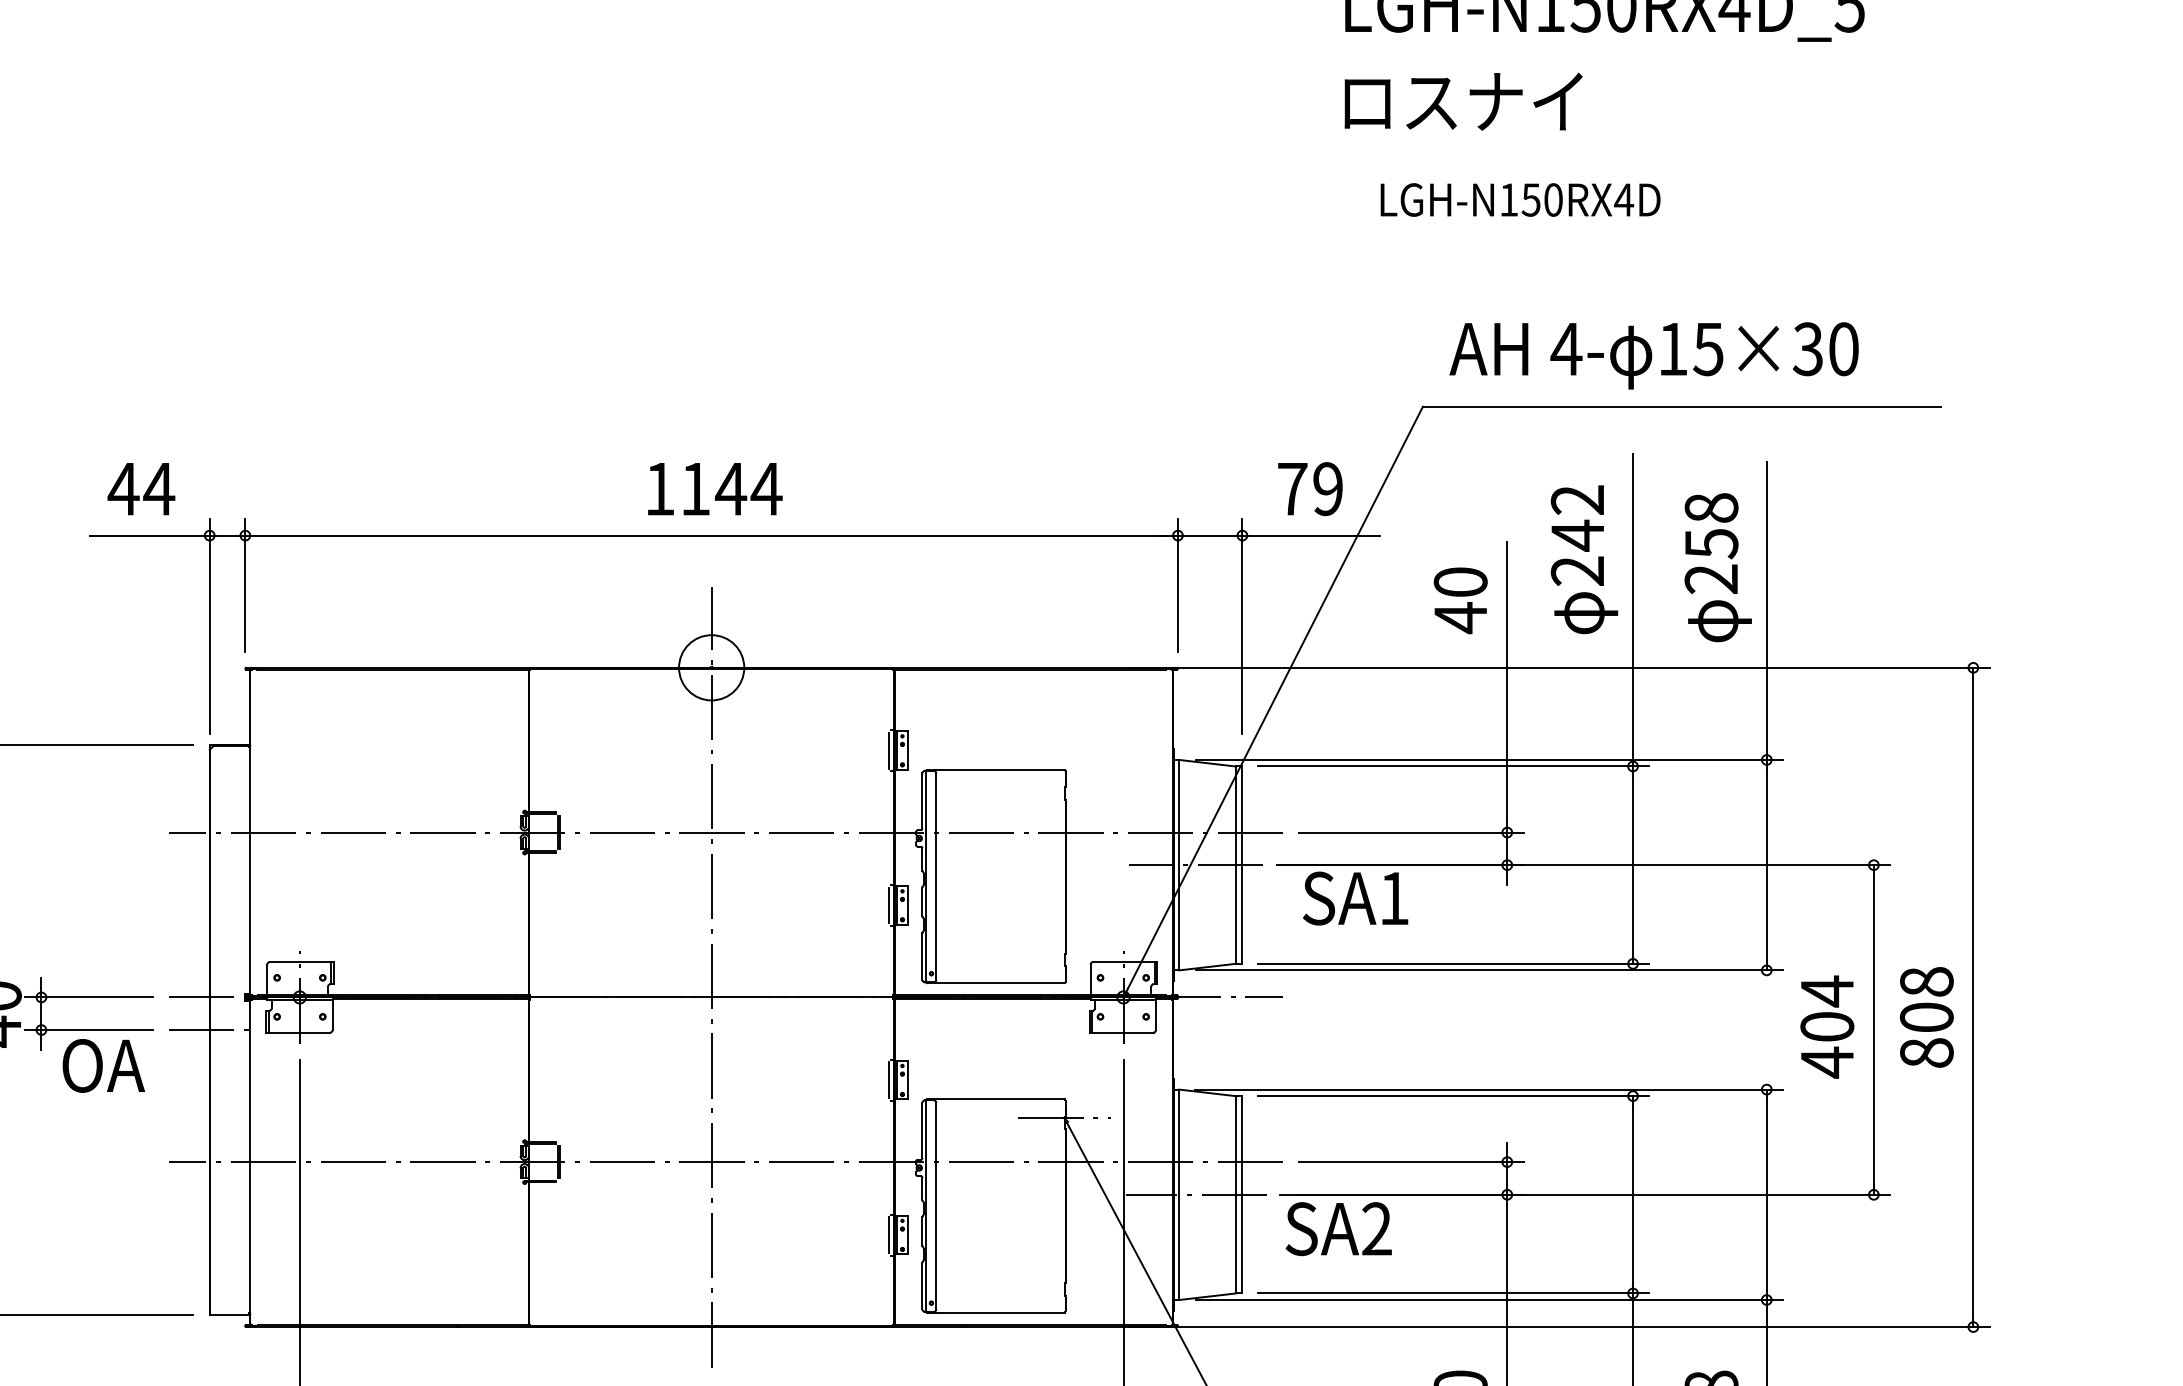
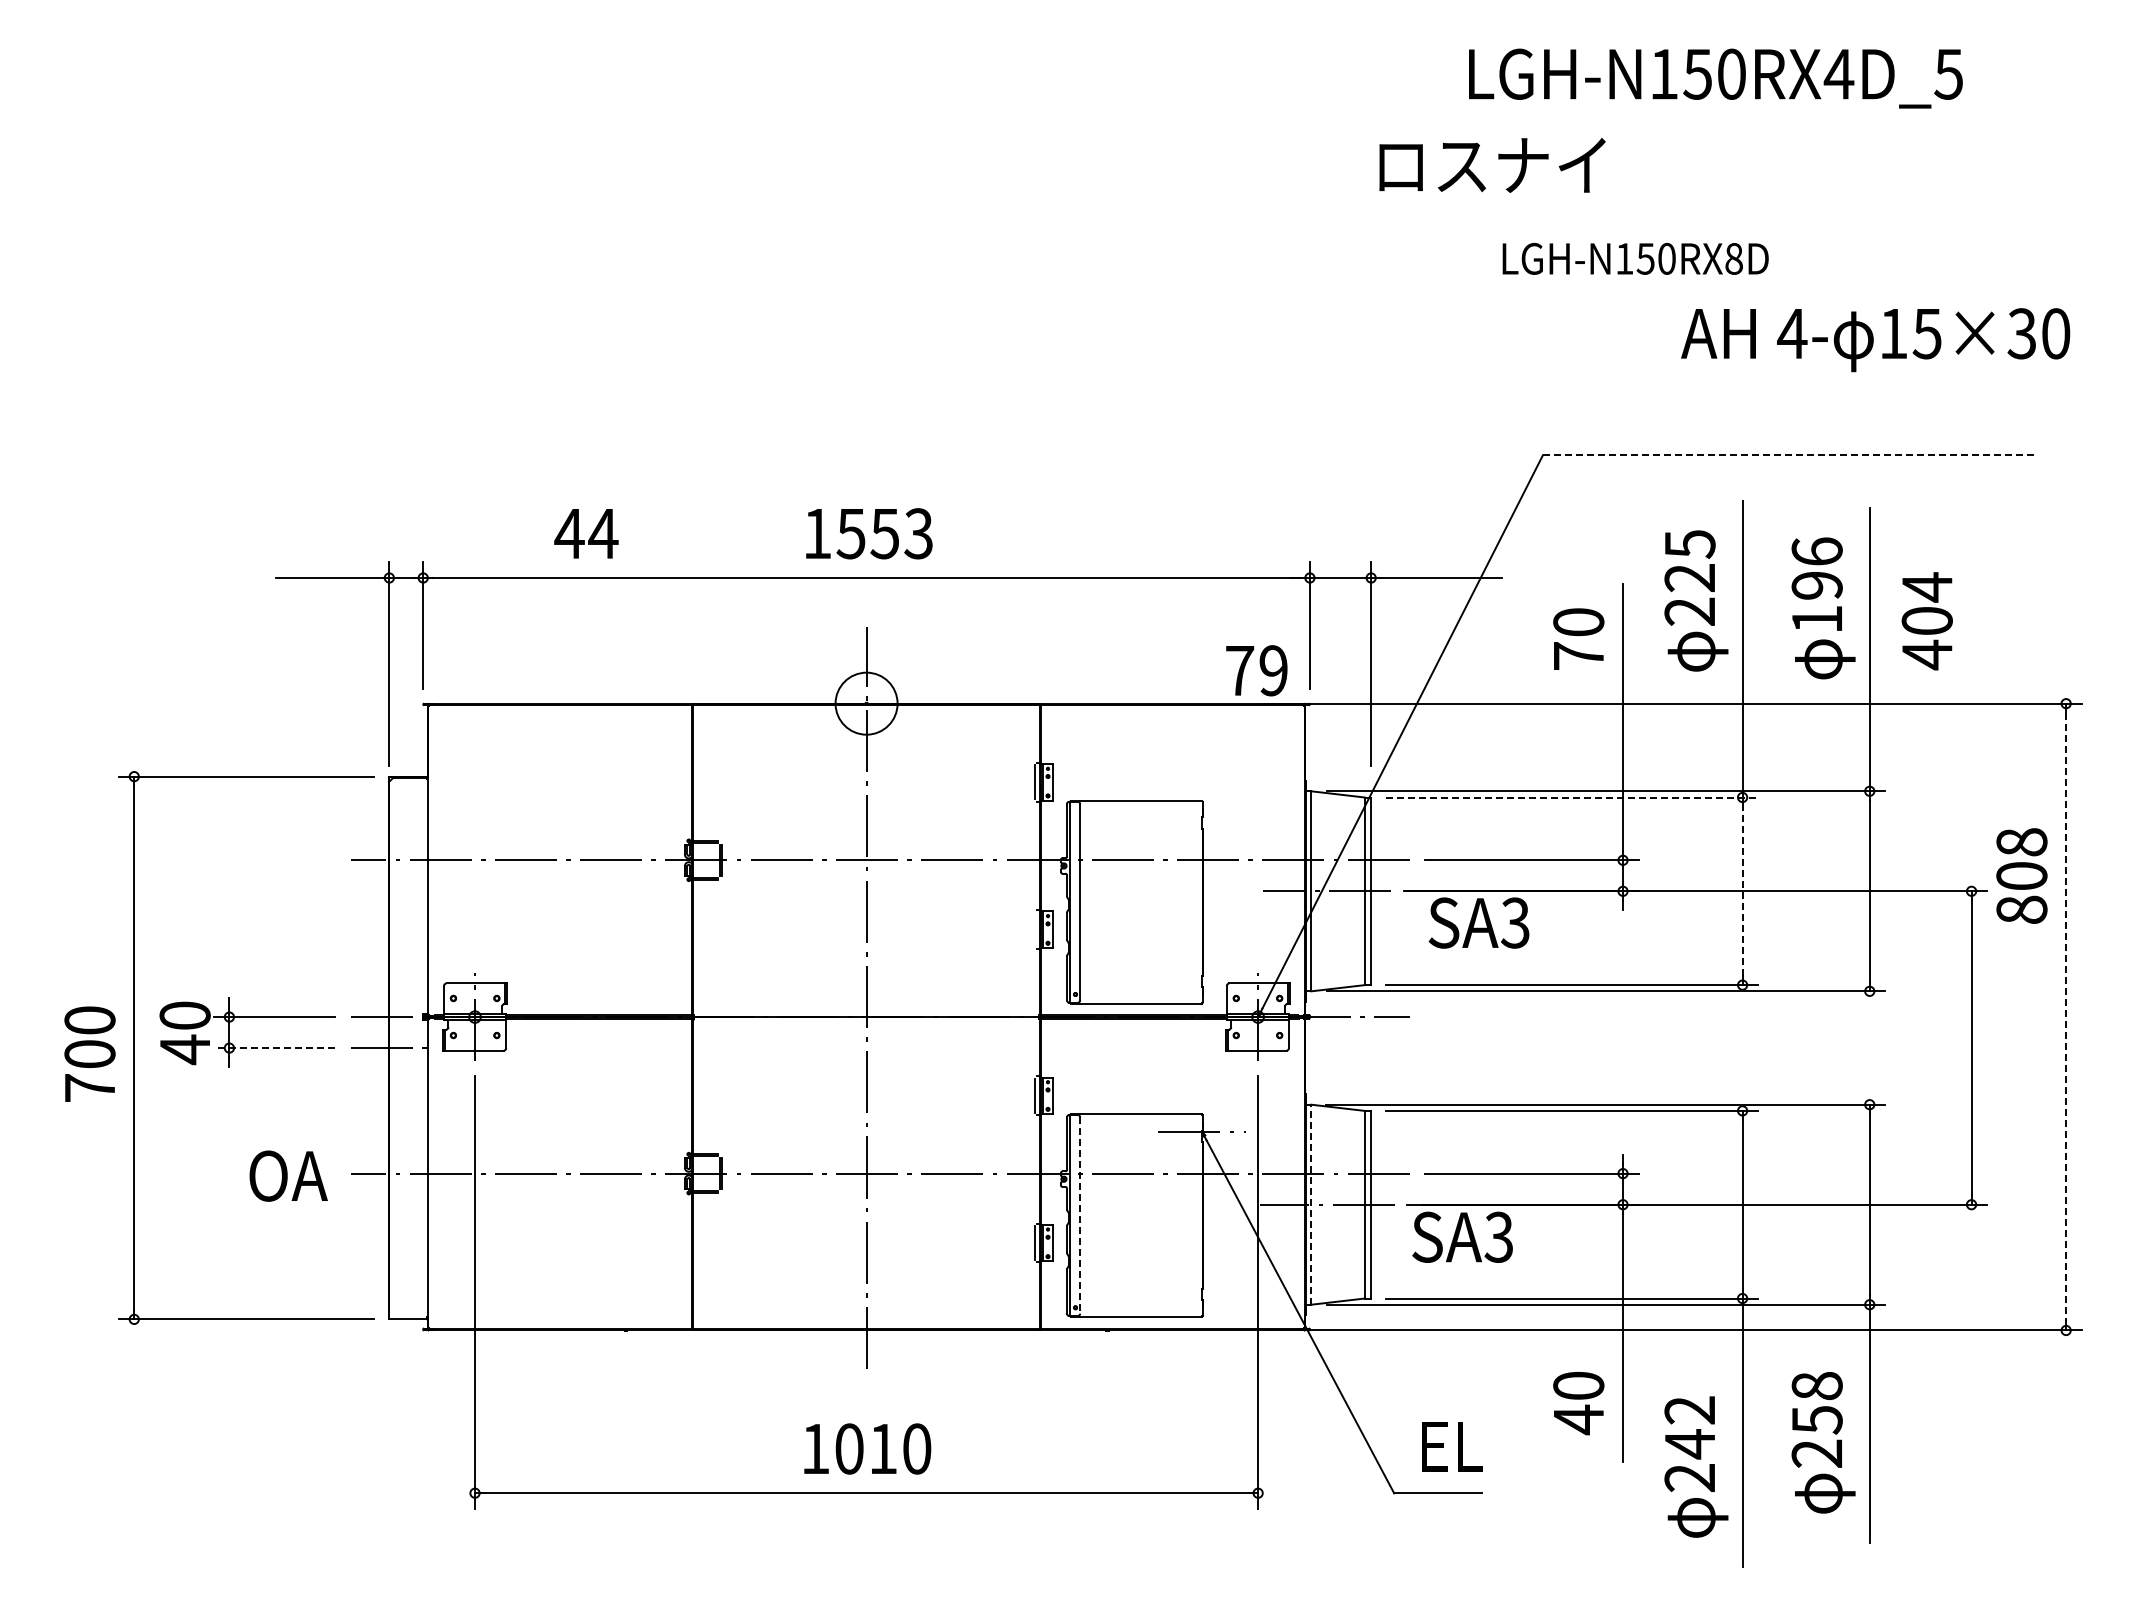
text: (1463, 101) -> (1492, 165), moved
text: (1623, 199) -> (1733, 258), LGH-N150RX4D -> LGH-N150RX8D
text: (1653, 356) -> (1875, 340), moved
line: (1682, 406) -> (1789, 455), solid -> dashed
text: (141, 488) -> (586, 533), moved
text: (731, 488) -> (885, 533), 1144 -> 1553
text: (1310, 488) -> (1256, 670), moved
text: (1577, 518) -> (1689, 561), 242 -> 225
text: (1710, 543) -> (1816, 585), 258 -> 196
text: (1460, 618) -> (1578, 656), 40 -> 70
line: (1454, 766) -> (1572, 797), solid -> dashed
line: (1632, 865) -> (1742, 891), solid -> dashed
text: (1394, 897) -> (1515, 922), SA1 -> SA3
line: (889, 905) -> (1035, 929), removed
line: (1973, 997) -> (2066, 1017), solid -> dashed
text: (1926, 1016) -> (2021, 875), moved
text: (1826, 1027) -> (1926, 621), moved
line: (88, 1030) -> (274, 1048), solid -> dashed
text: (103, 1065) -> (288, 1175), moved
line: (1179, 1194) -> (1311, 1204), solid -> dashed
line: (936, 1207) -> (1080, 1216), solid -> dashed
text: (1376, 1229) -> (1498, 1237), SA2 -> SA3

